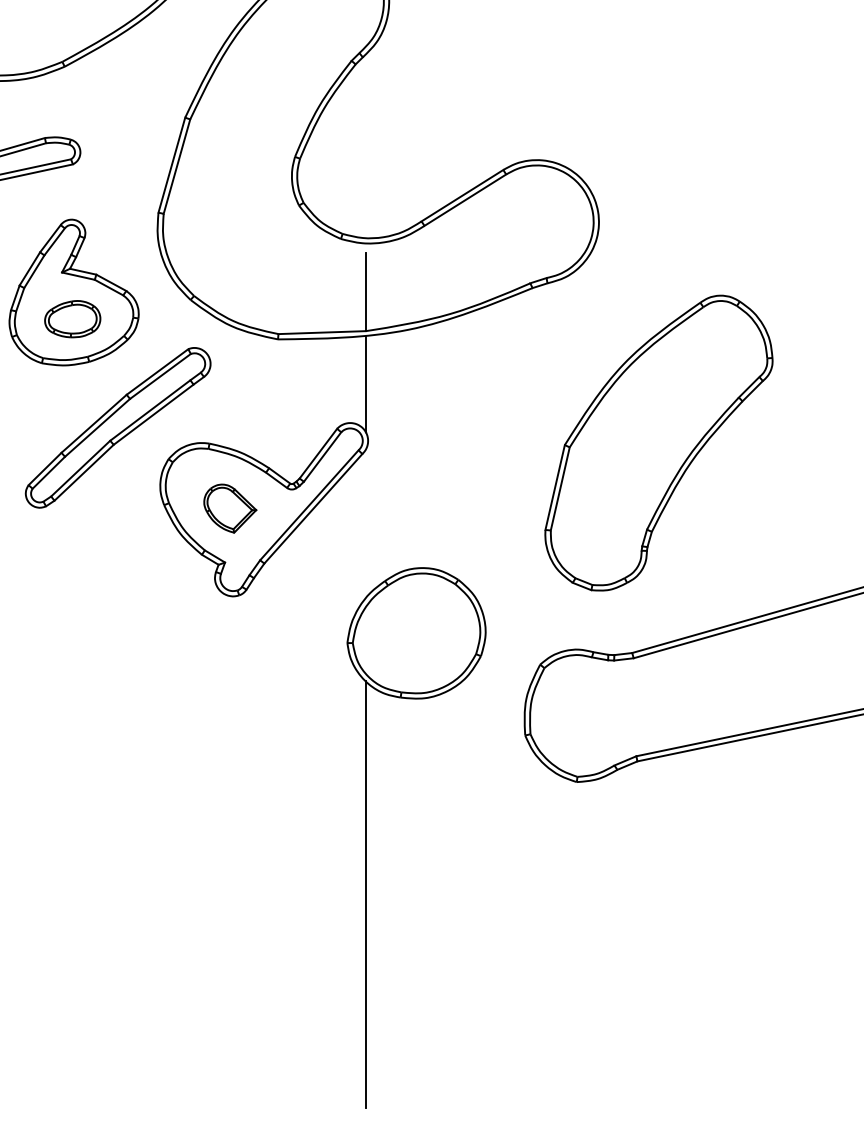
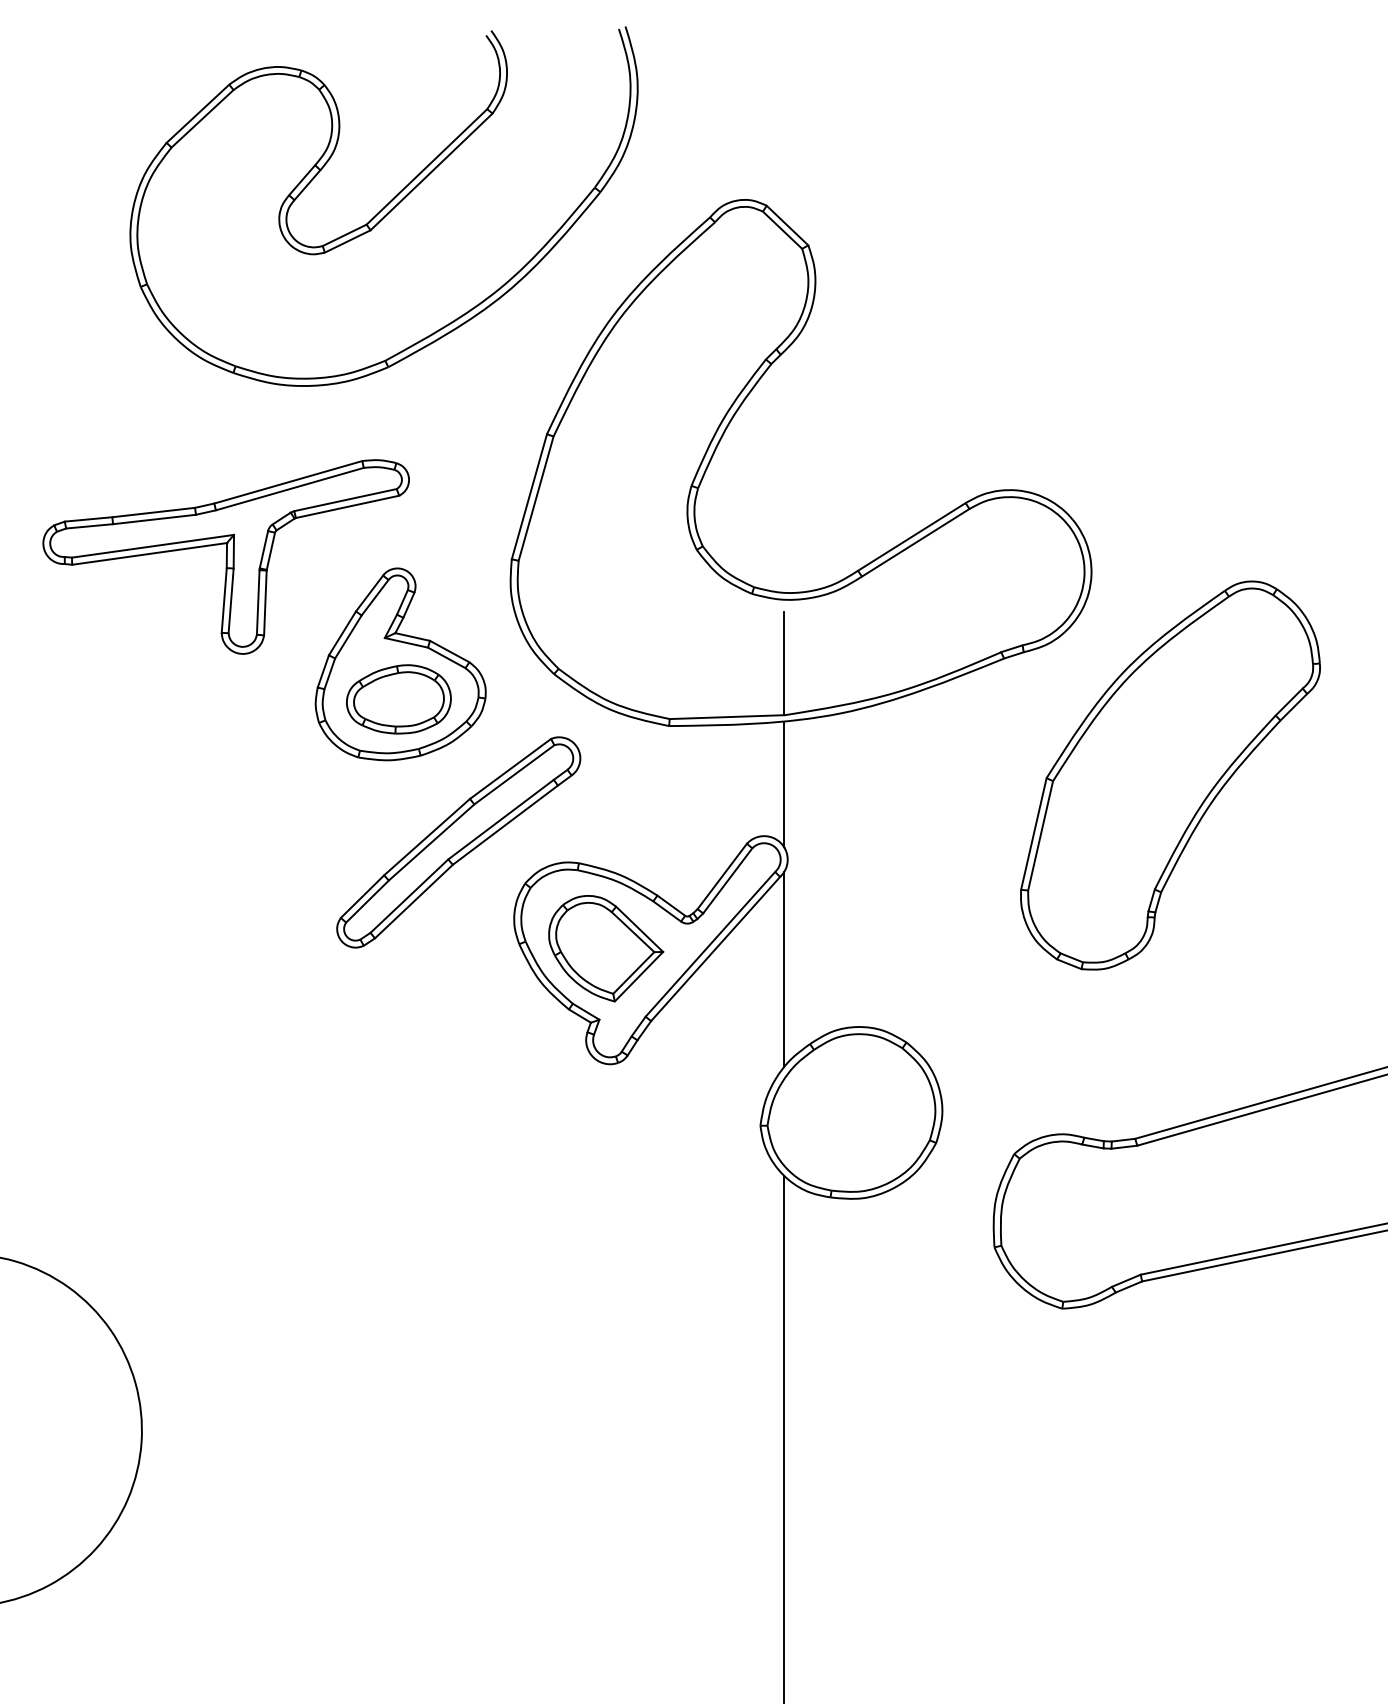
part: (72, 319) -> (398, 699), size x1.43
part: (658, 443) -> (1170, 775), moved
part: (230, 508) -> (606, 948), size x1.67
line: (365, 523) -> (784, 968), added

